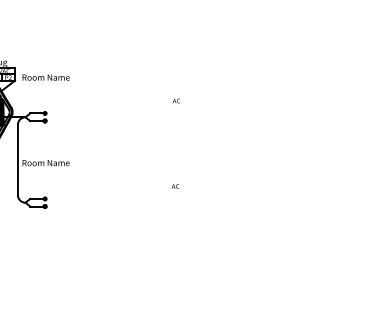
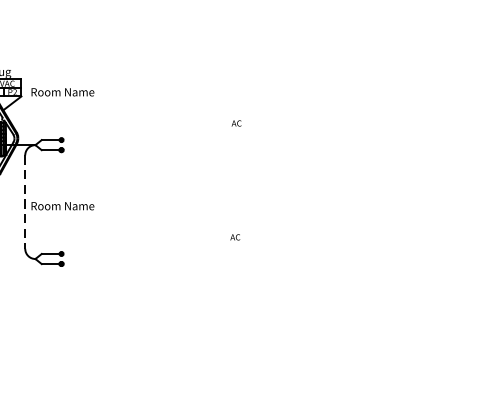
line: (17, 160) -> (24, 202), solid -> dashed

